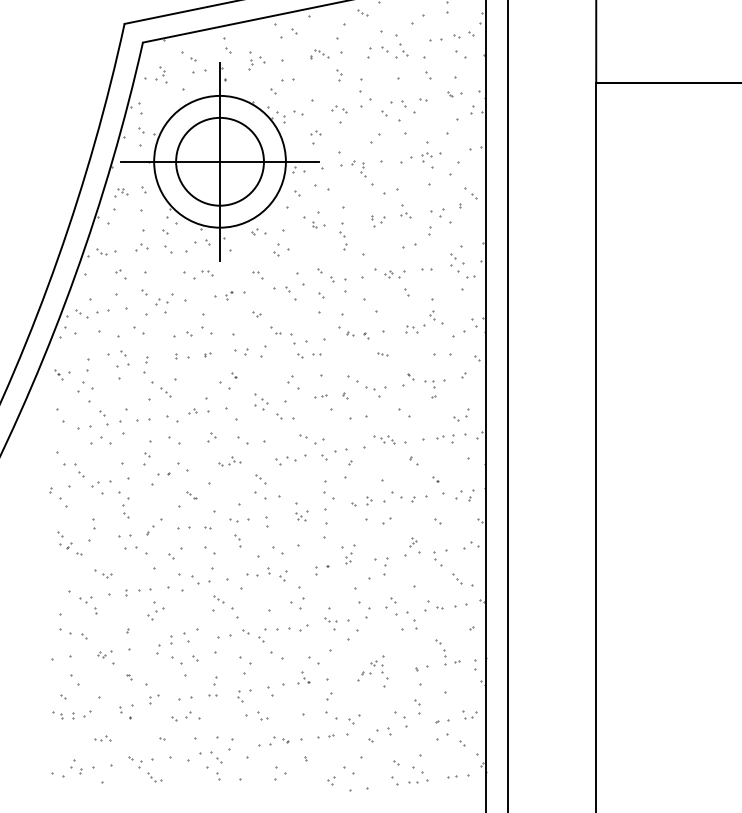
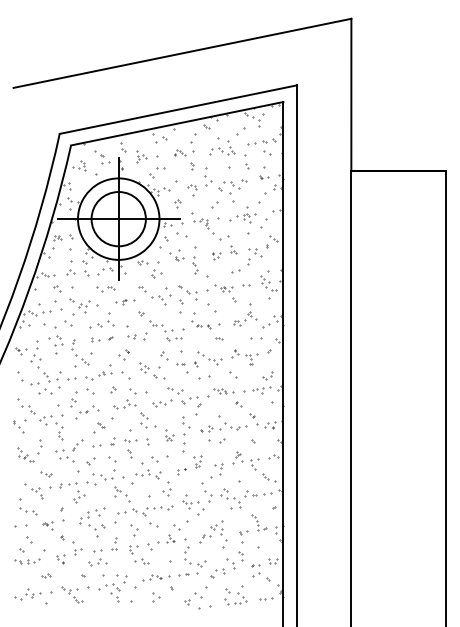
part: (229, 461) -> (124, 404), size x1.67
part: (209, 521) -> (112, 441), size x0.62
part: (373, 671) -> (213, 534), size x1.43

